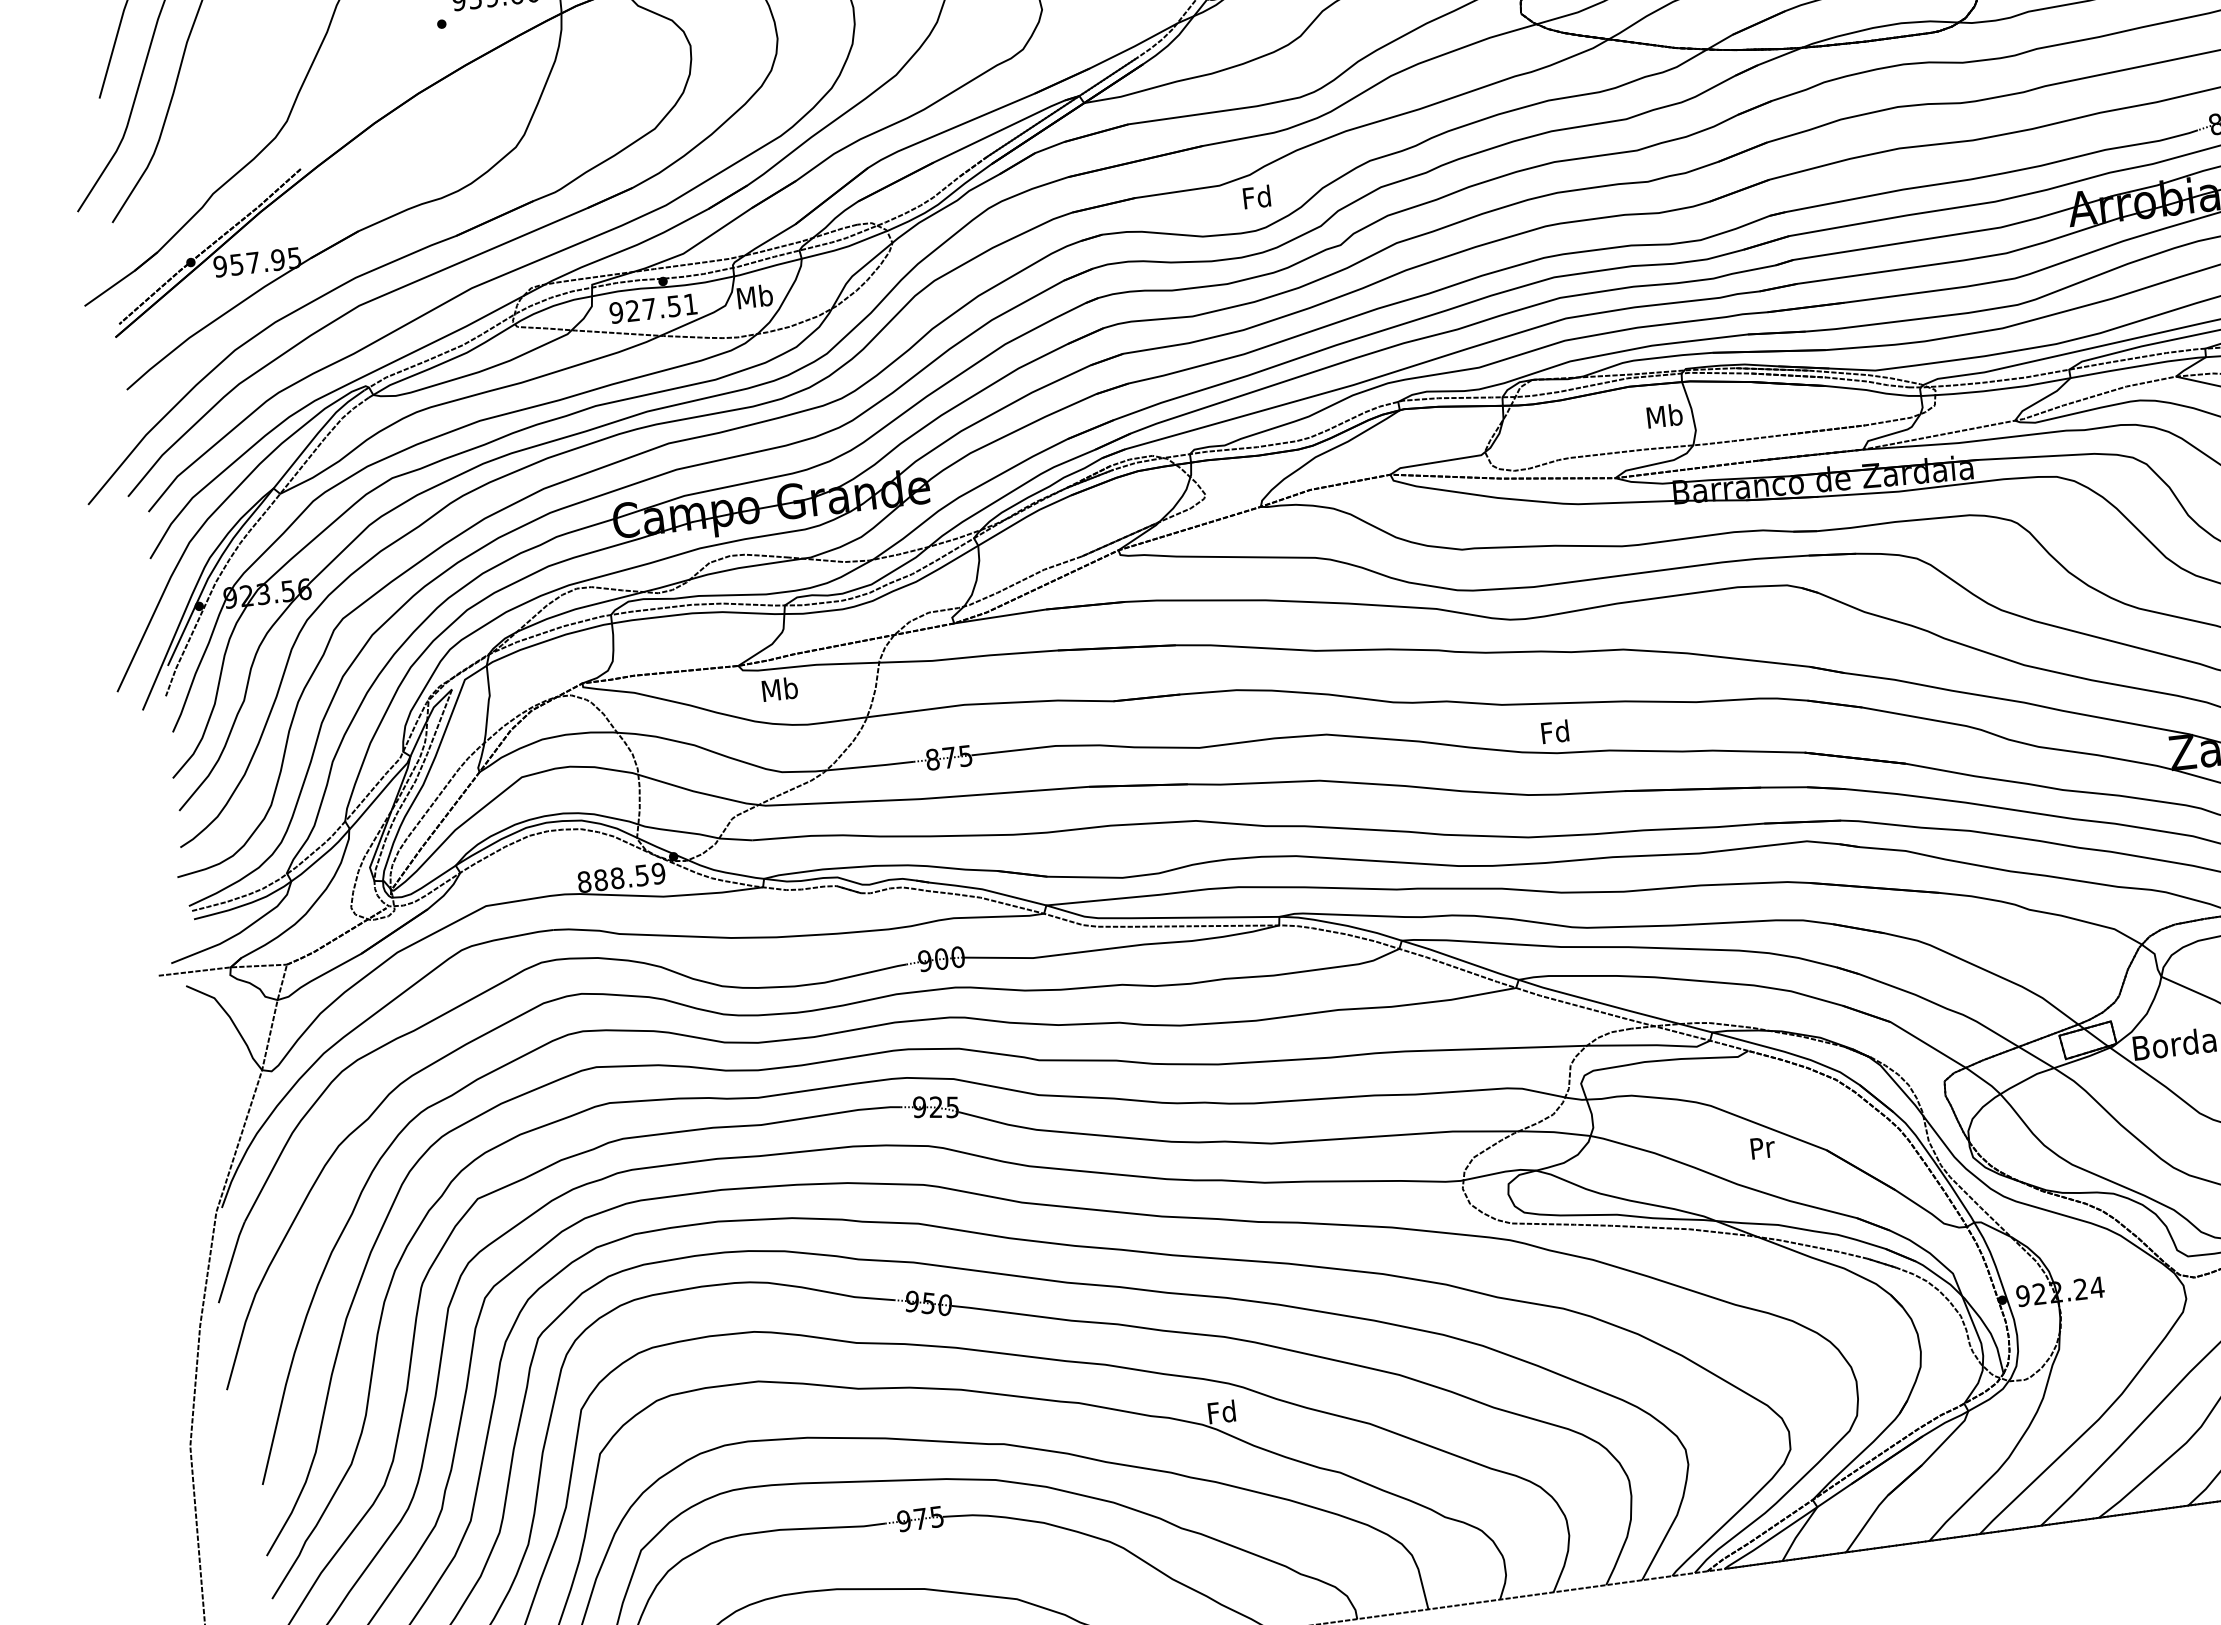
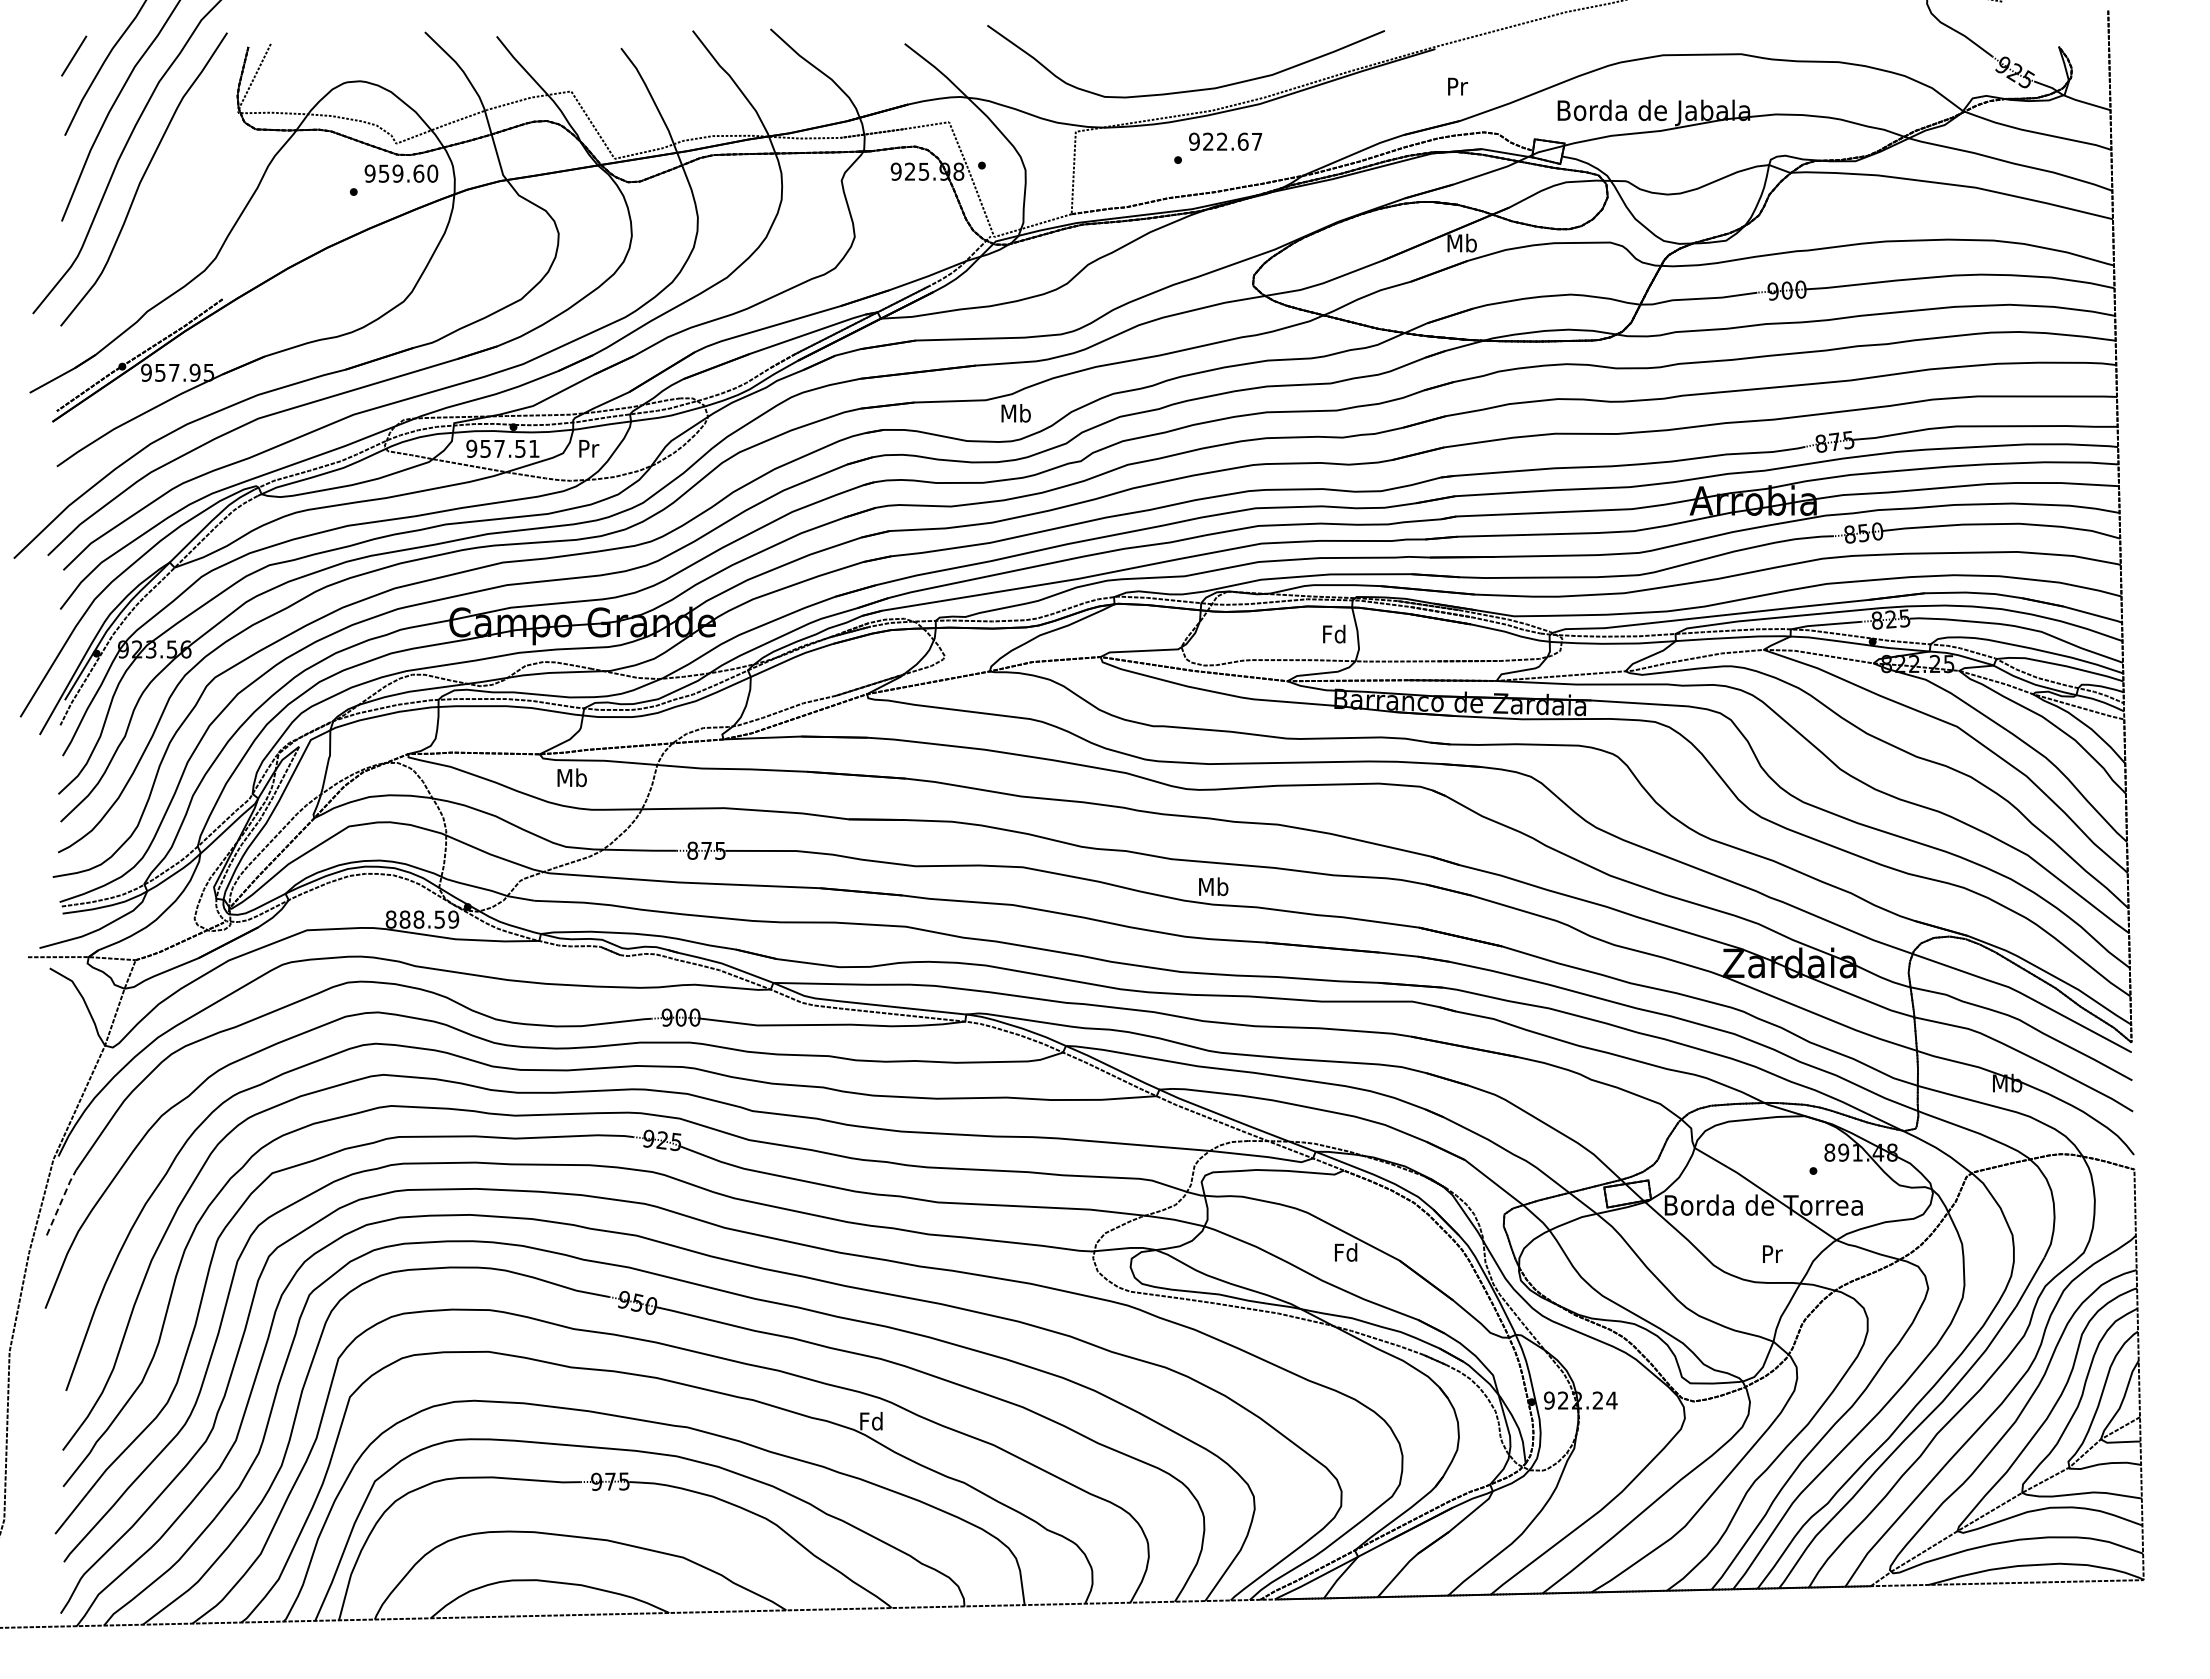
text: (1256, 197) -> (1015, 413), Fd -> Mb
text: (754, 296) -> (588, 448), Mb -> Pr
text: (632, 310) -> (485, 448), 927.51 -> 957.51
text: (1664, 415) -> (1334, 633), Mb -> Fd
text: (1555, 731) -> (1213, 886), Fd -> Mb
text: (1762, 1147) -> (1346, 1252), Pr -> Fd
line: (231, 1260) -> (61, 1201), solid -> dashed

